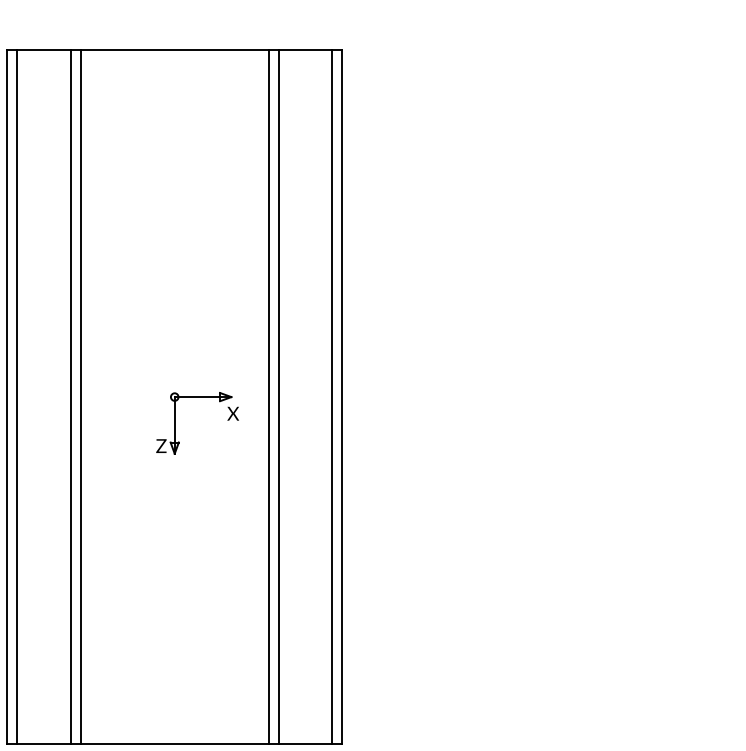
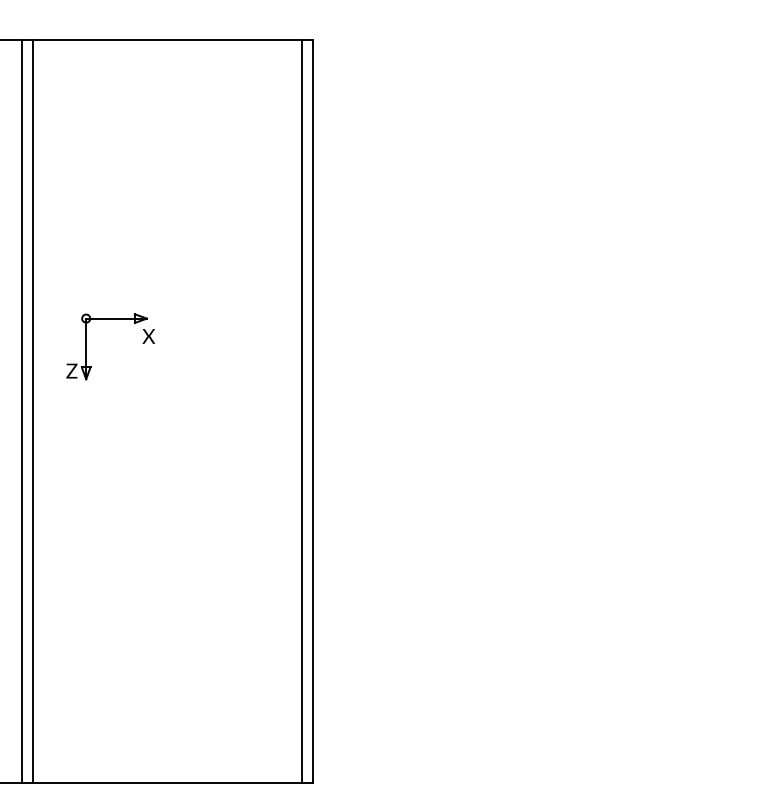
line: (268, 396) -> (233, 411), removed
line: (278, 396) -> (244, 411), removed
part: (175, 423) -> (87, 346), moved

